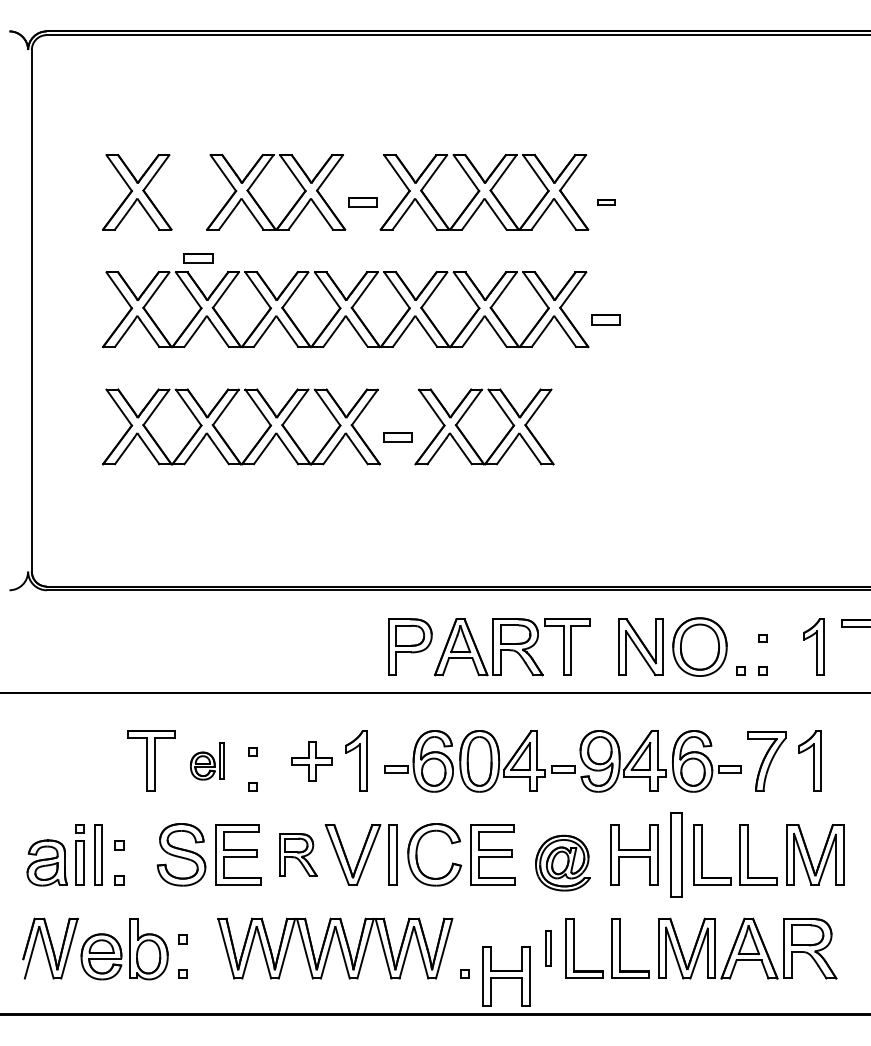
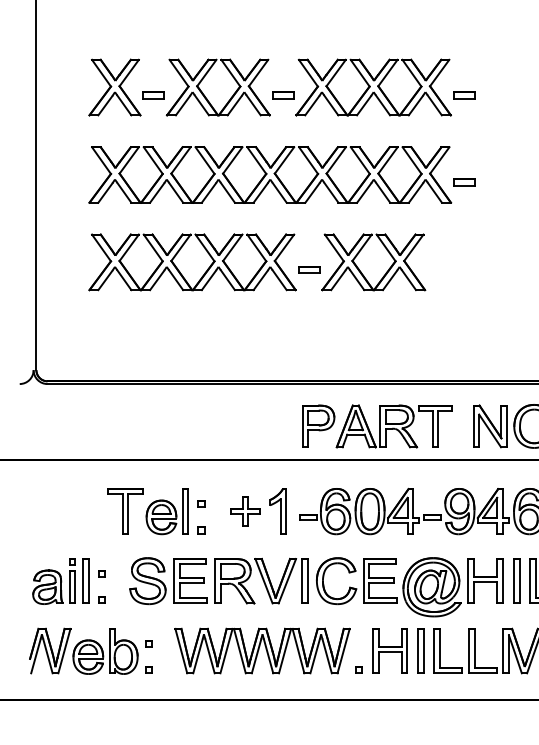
part: (605, 202) -> (463, 95), size x1.67
part: (198, 258) -> (153, 95), moved
part: (207, 761) -> (167, 511), size x1.67
part: (298, 854) -> (235, 580), size x1.43
part: (675, 854) -> (515, 580), size x0.71
part: (562, 863) -> (431, 587), size x1.43
part: (547, 948) -> (420, 650), size x1.67
part: (506, 976) -> (390, 650), moved

